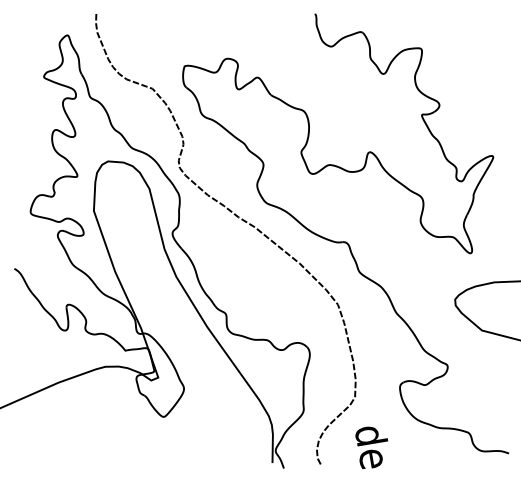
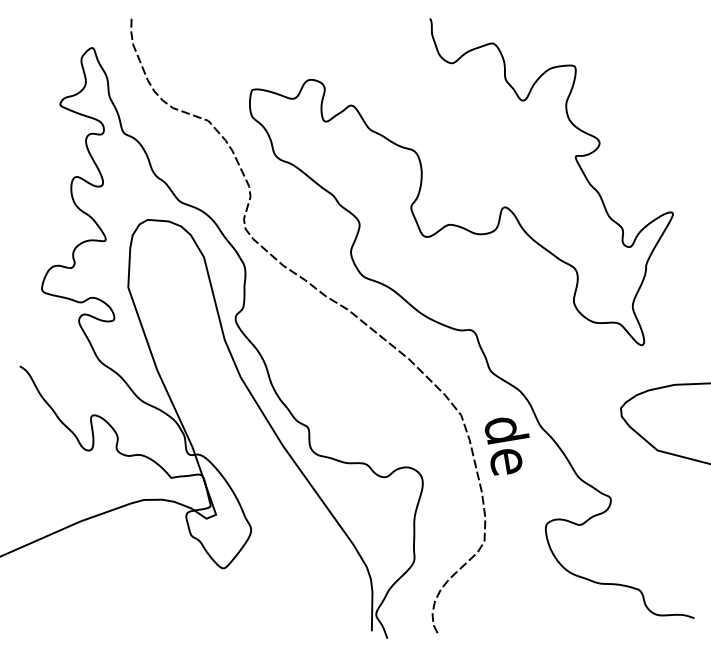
text: (371, 447) -> (507, 446), moved

